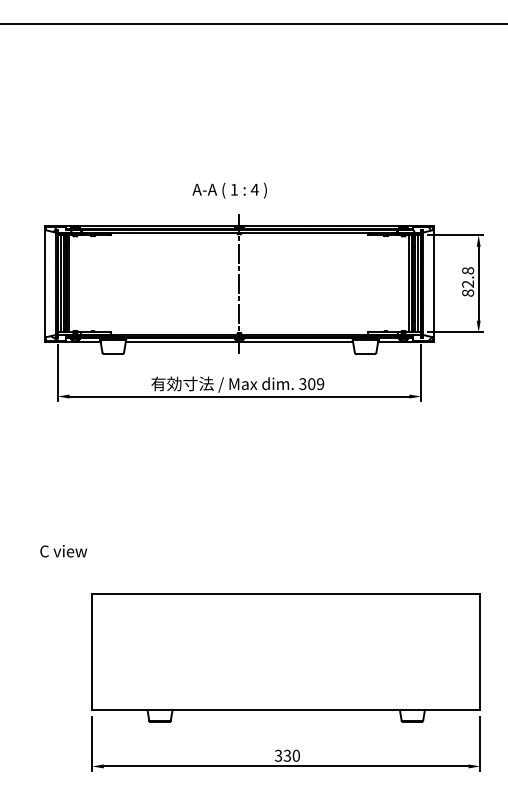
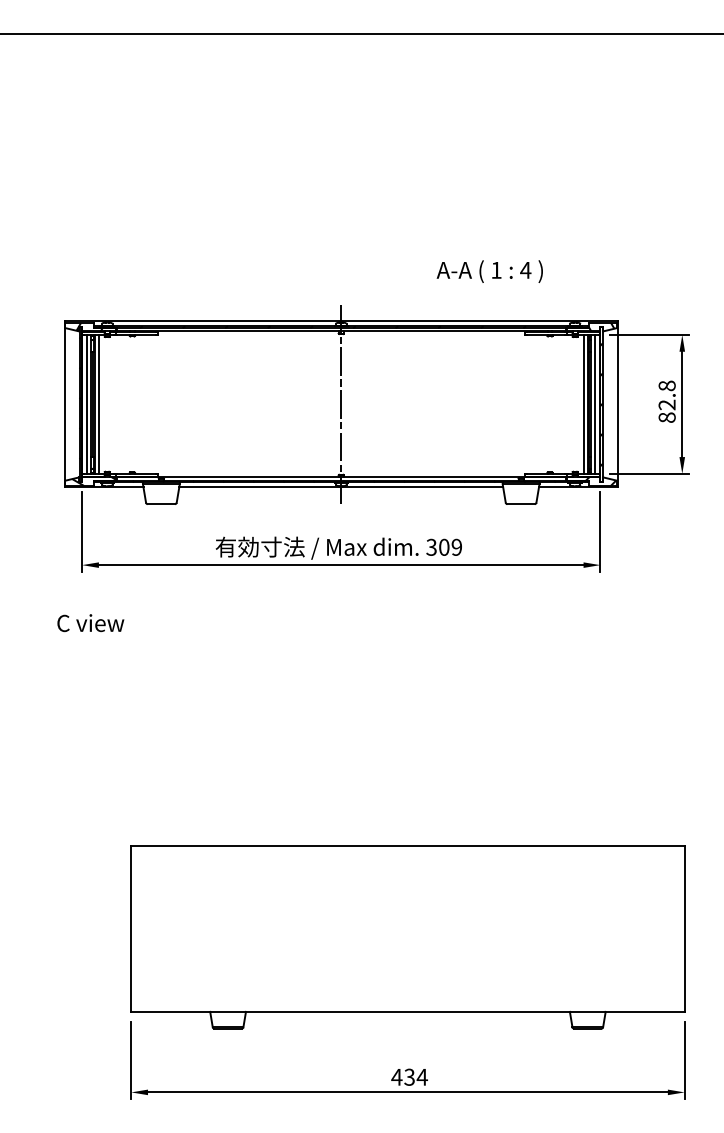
text: (229, 190) -> (489, 271), moved
text: (63, 551) -> (90, 623), moved
text: (287, 755) -> (409, 1076), 330 -> 434

